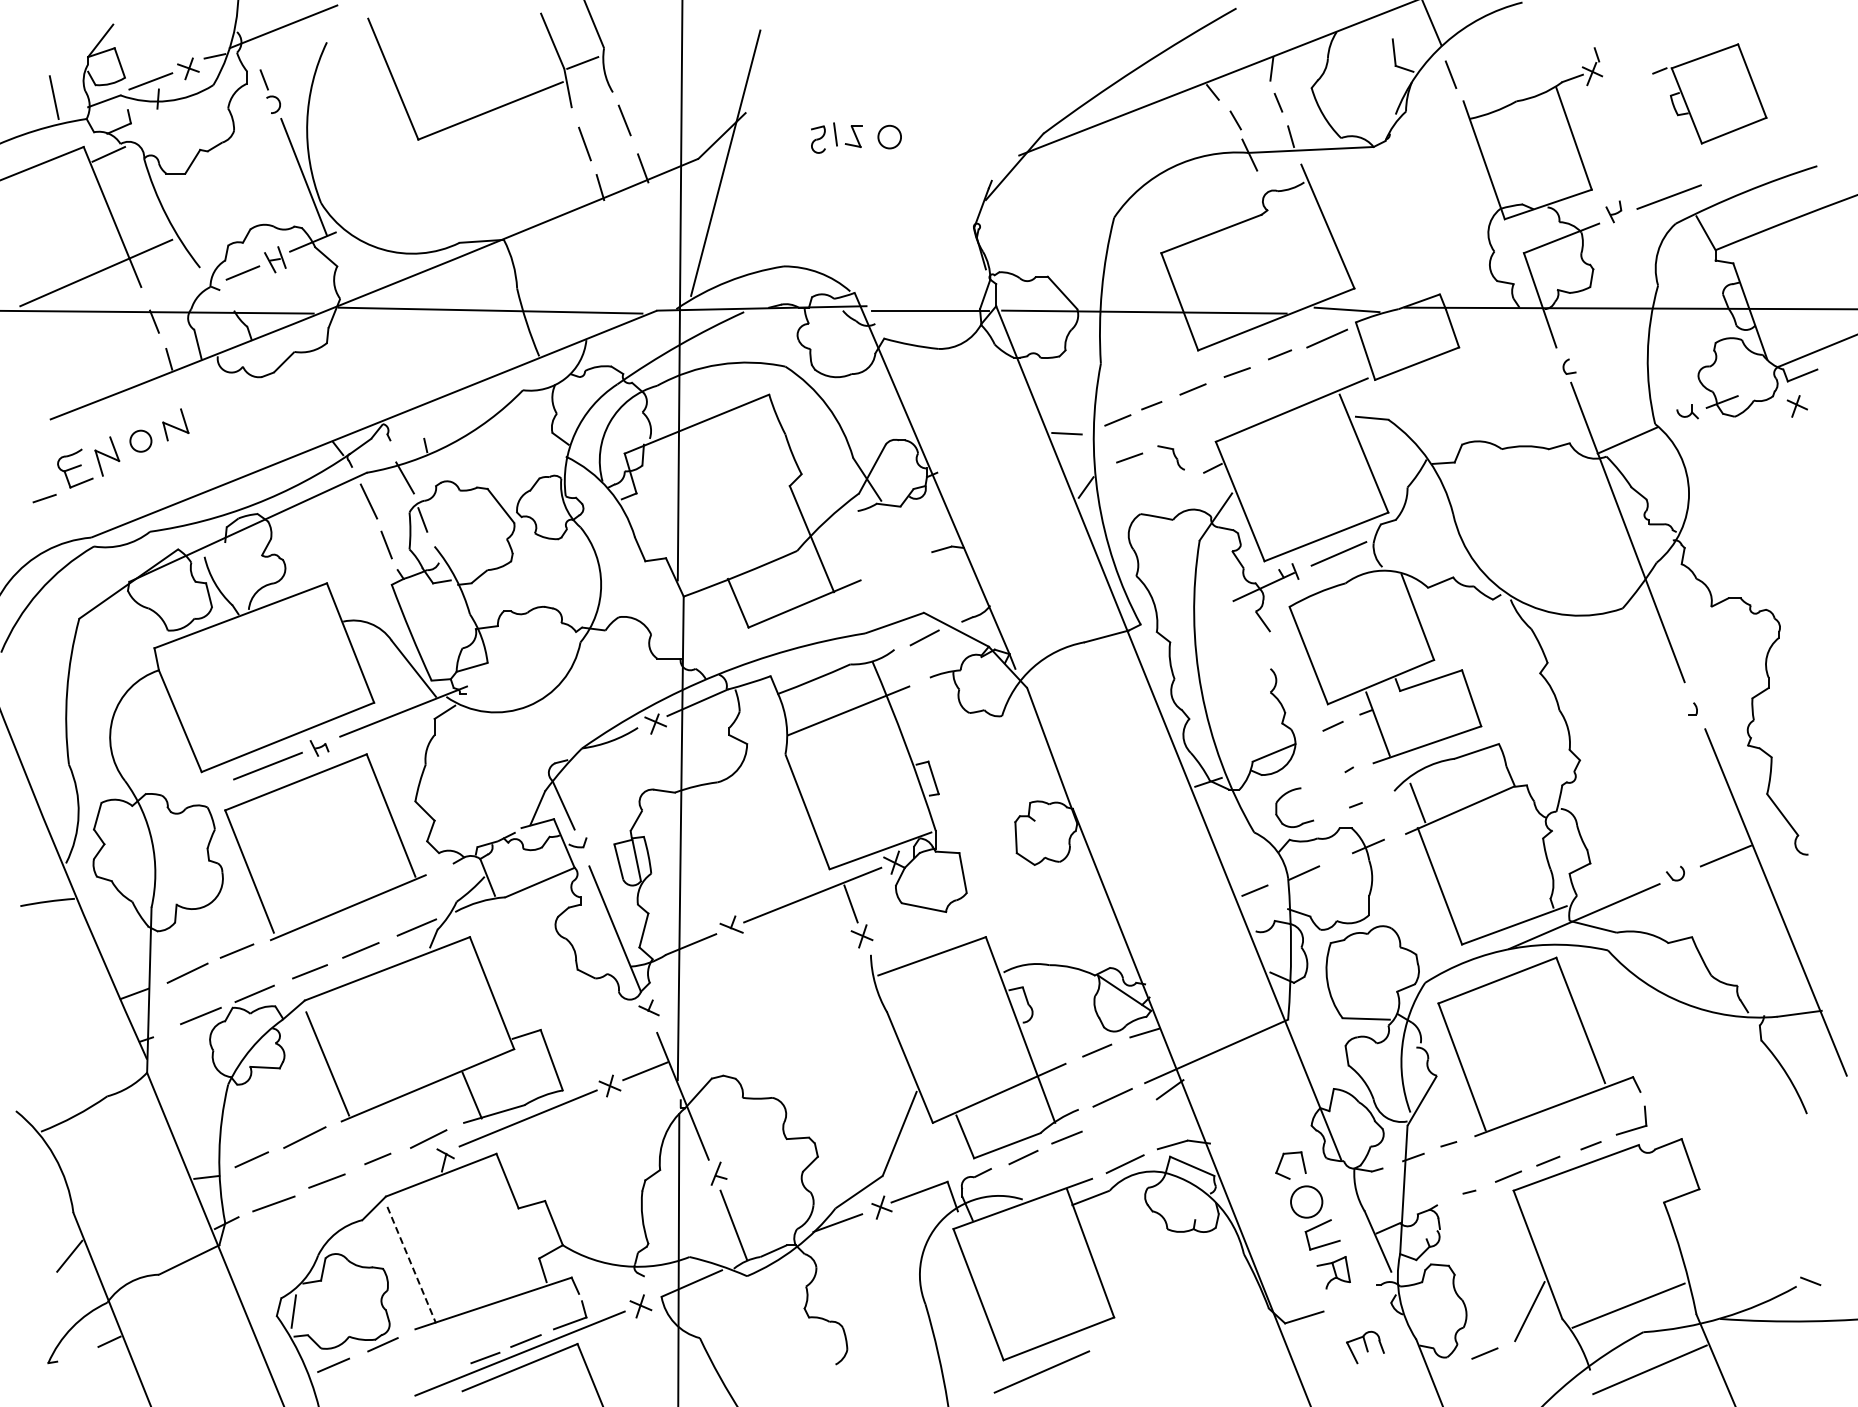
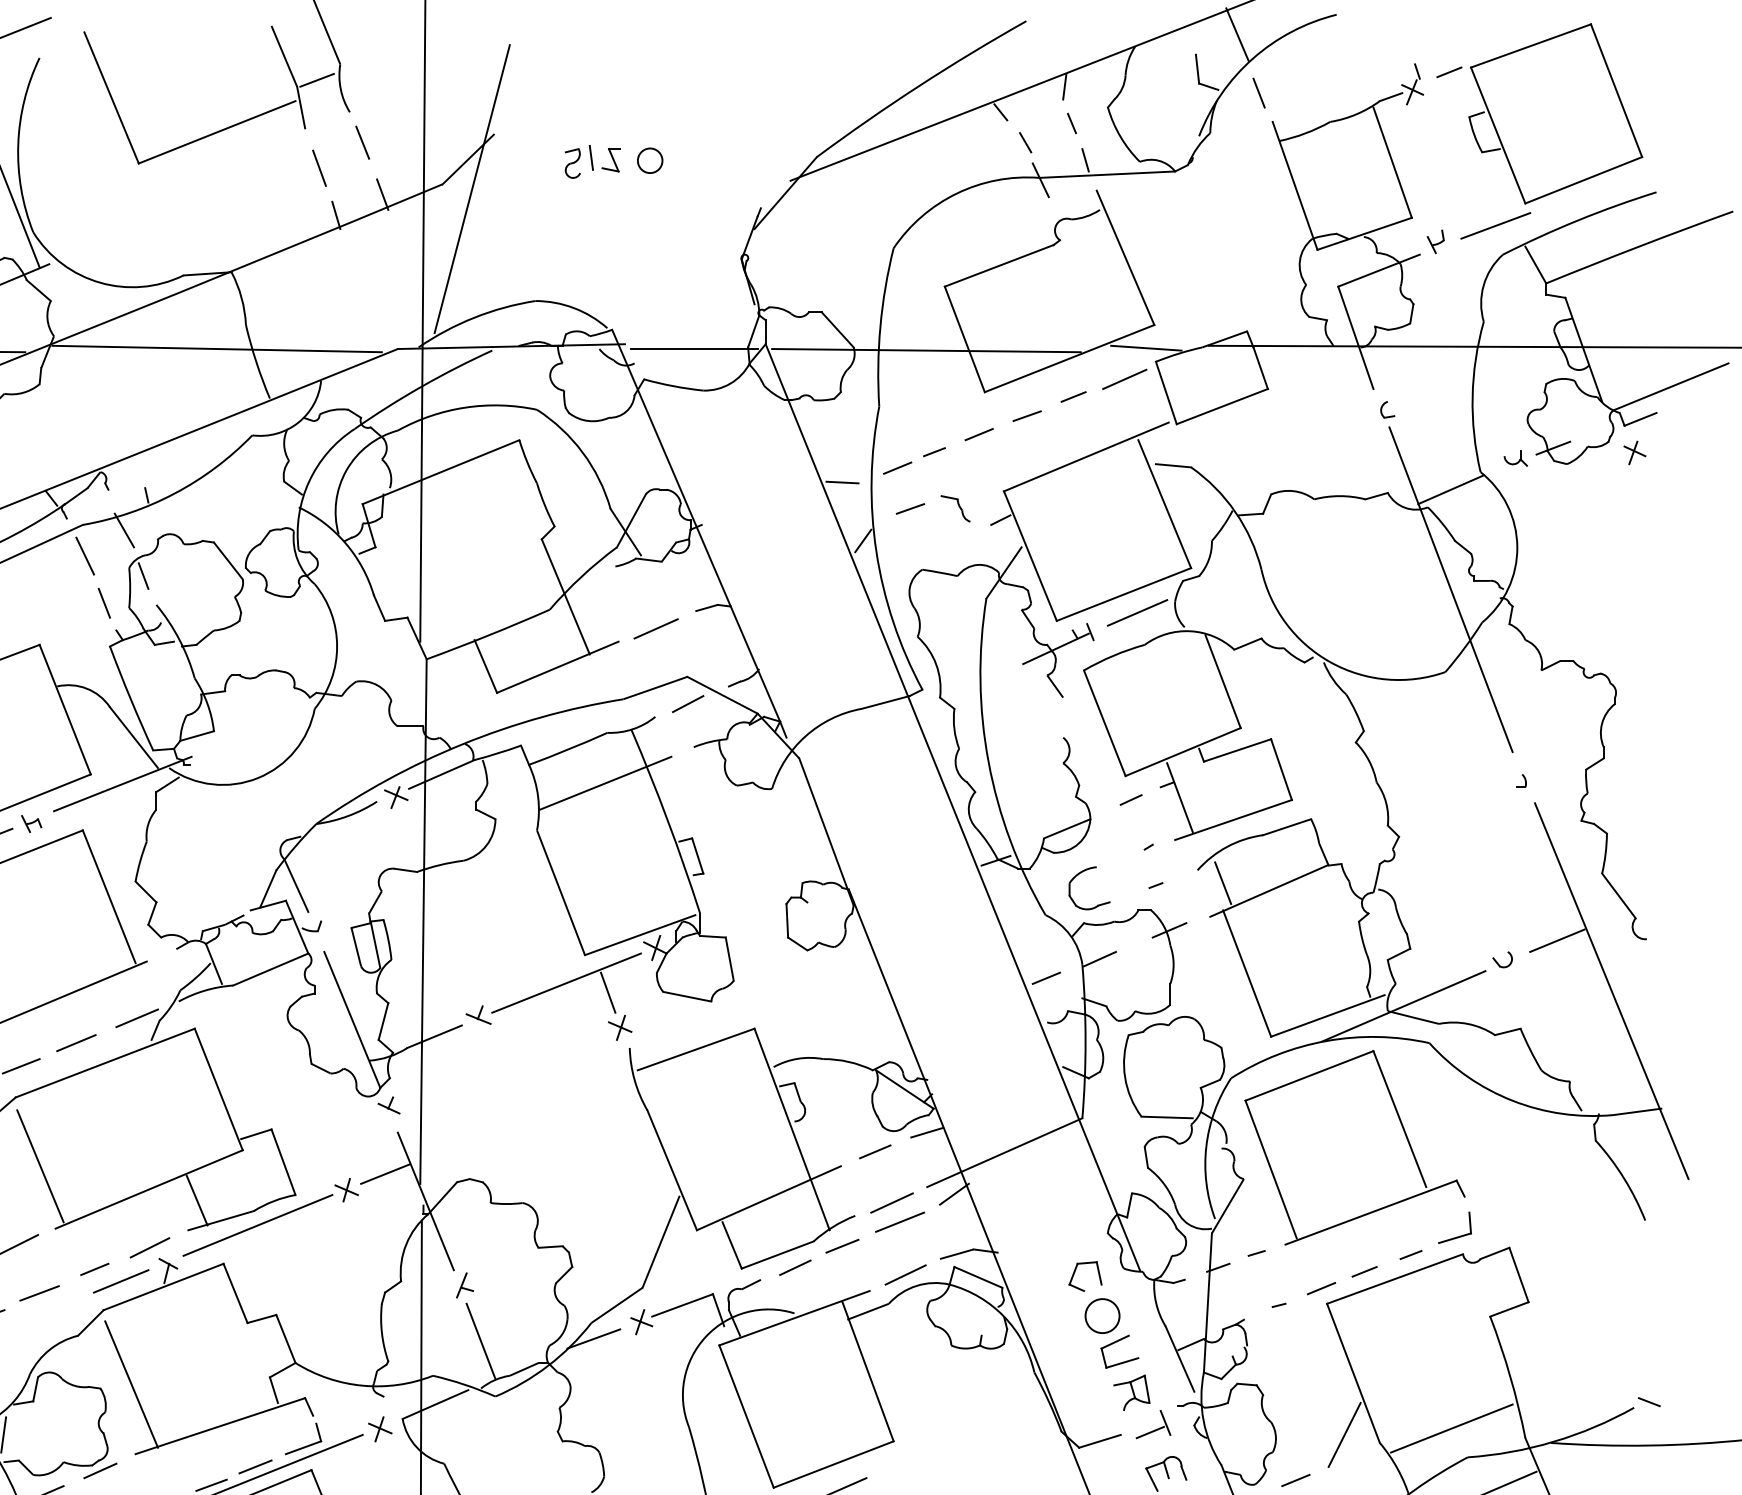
part: (1709, 93) -> (1539, 113), size x1.67
line: (895, 568) -> (656, 628), added
line: (1119, 1115) -> (899, 1222), added
line: (402, 1169) -> (121, 1280), added
line: (411, 1265) -> (131, 1384), dashed -> solid
part: (1353, 1301) -> (1153, 1424), added

